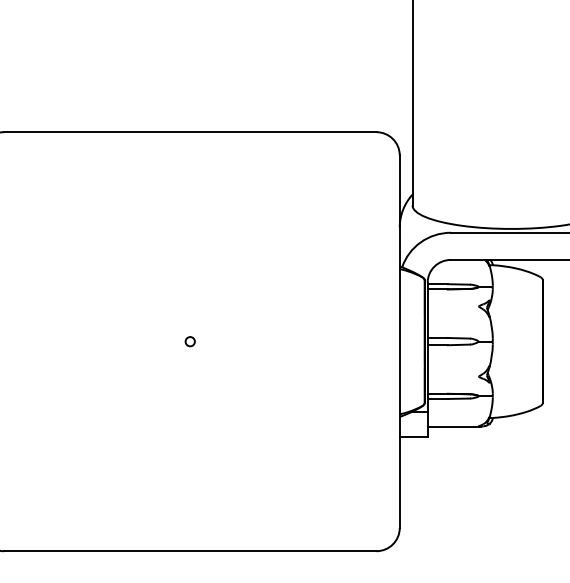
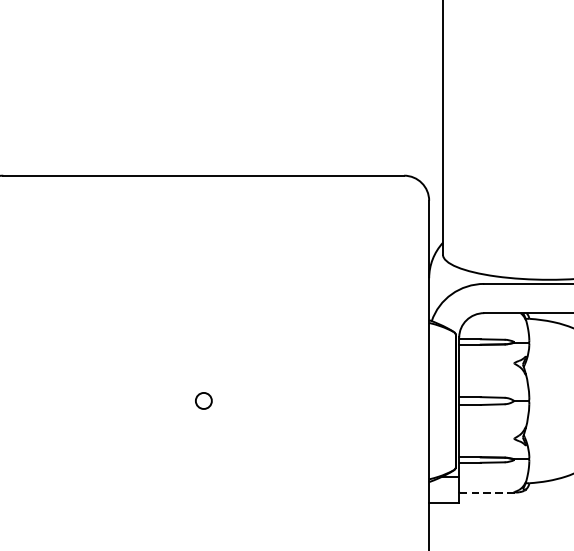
circle: (189, 341) -> (202, 400), size x1.6
line: (454, 426) -> (488, 492), solid -> dashed

